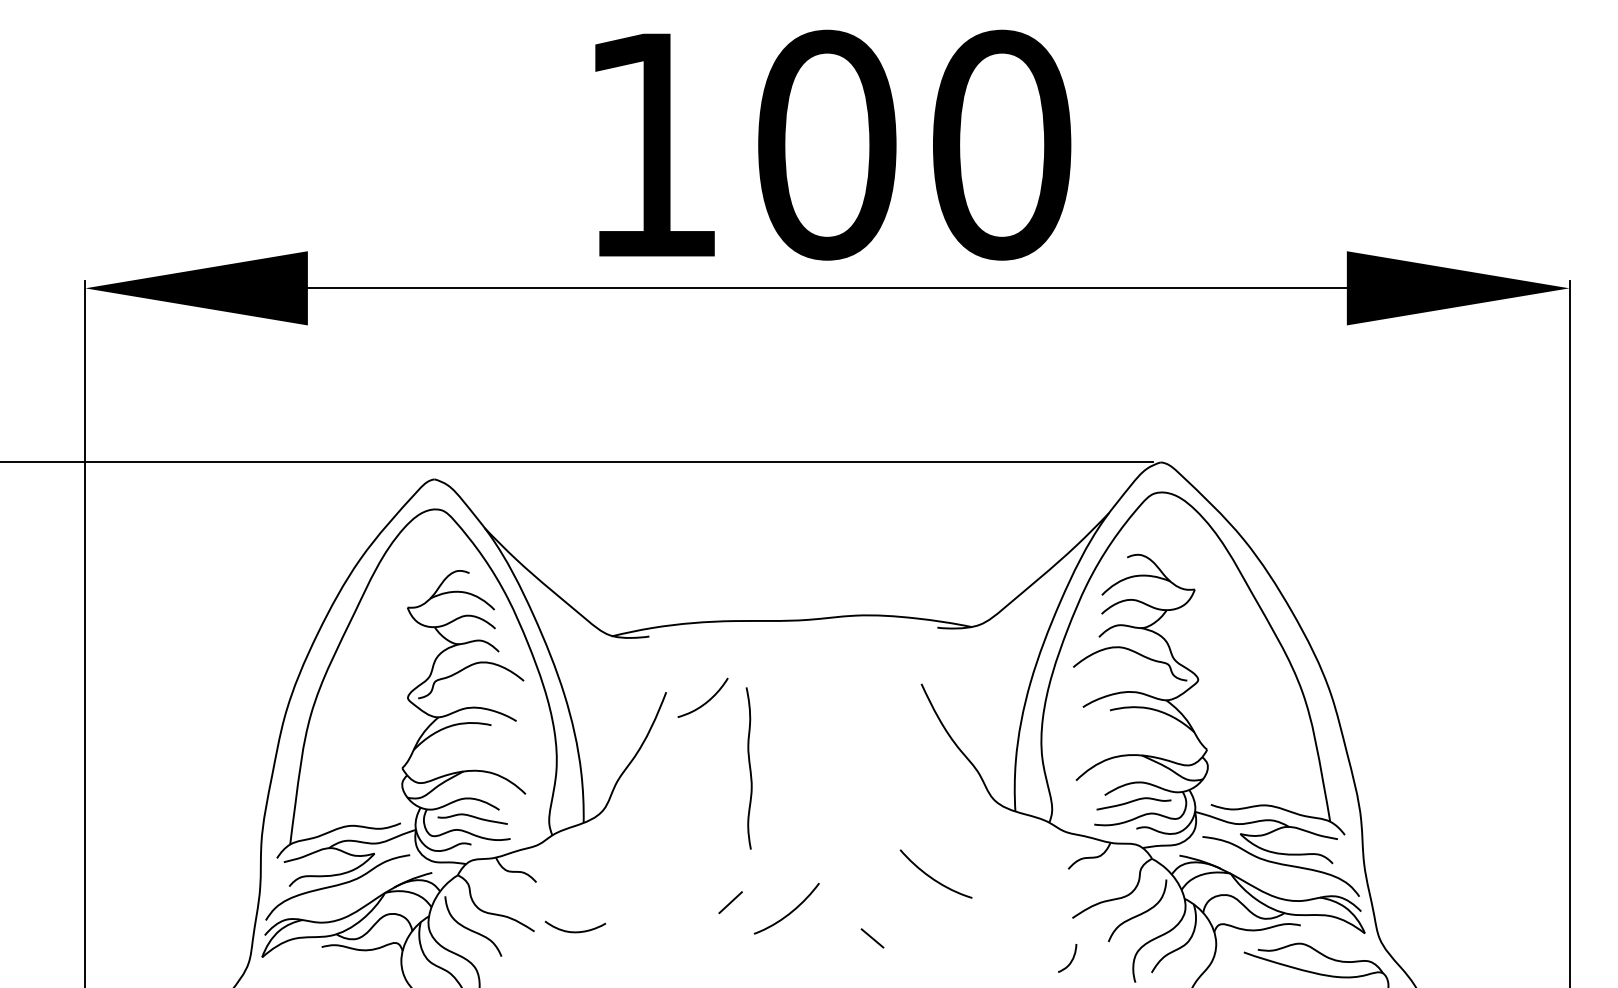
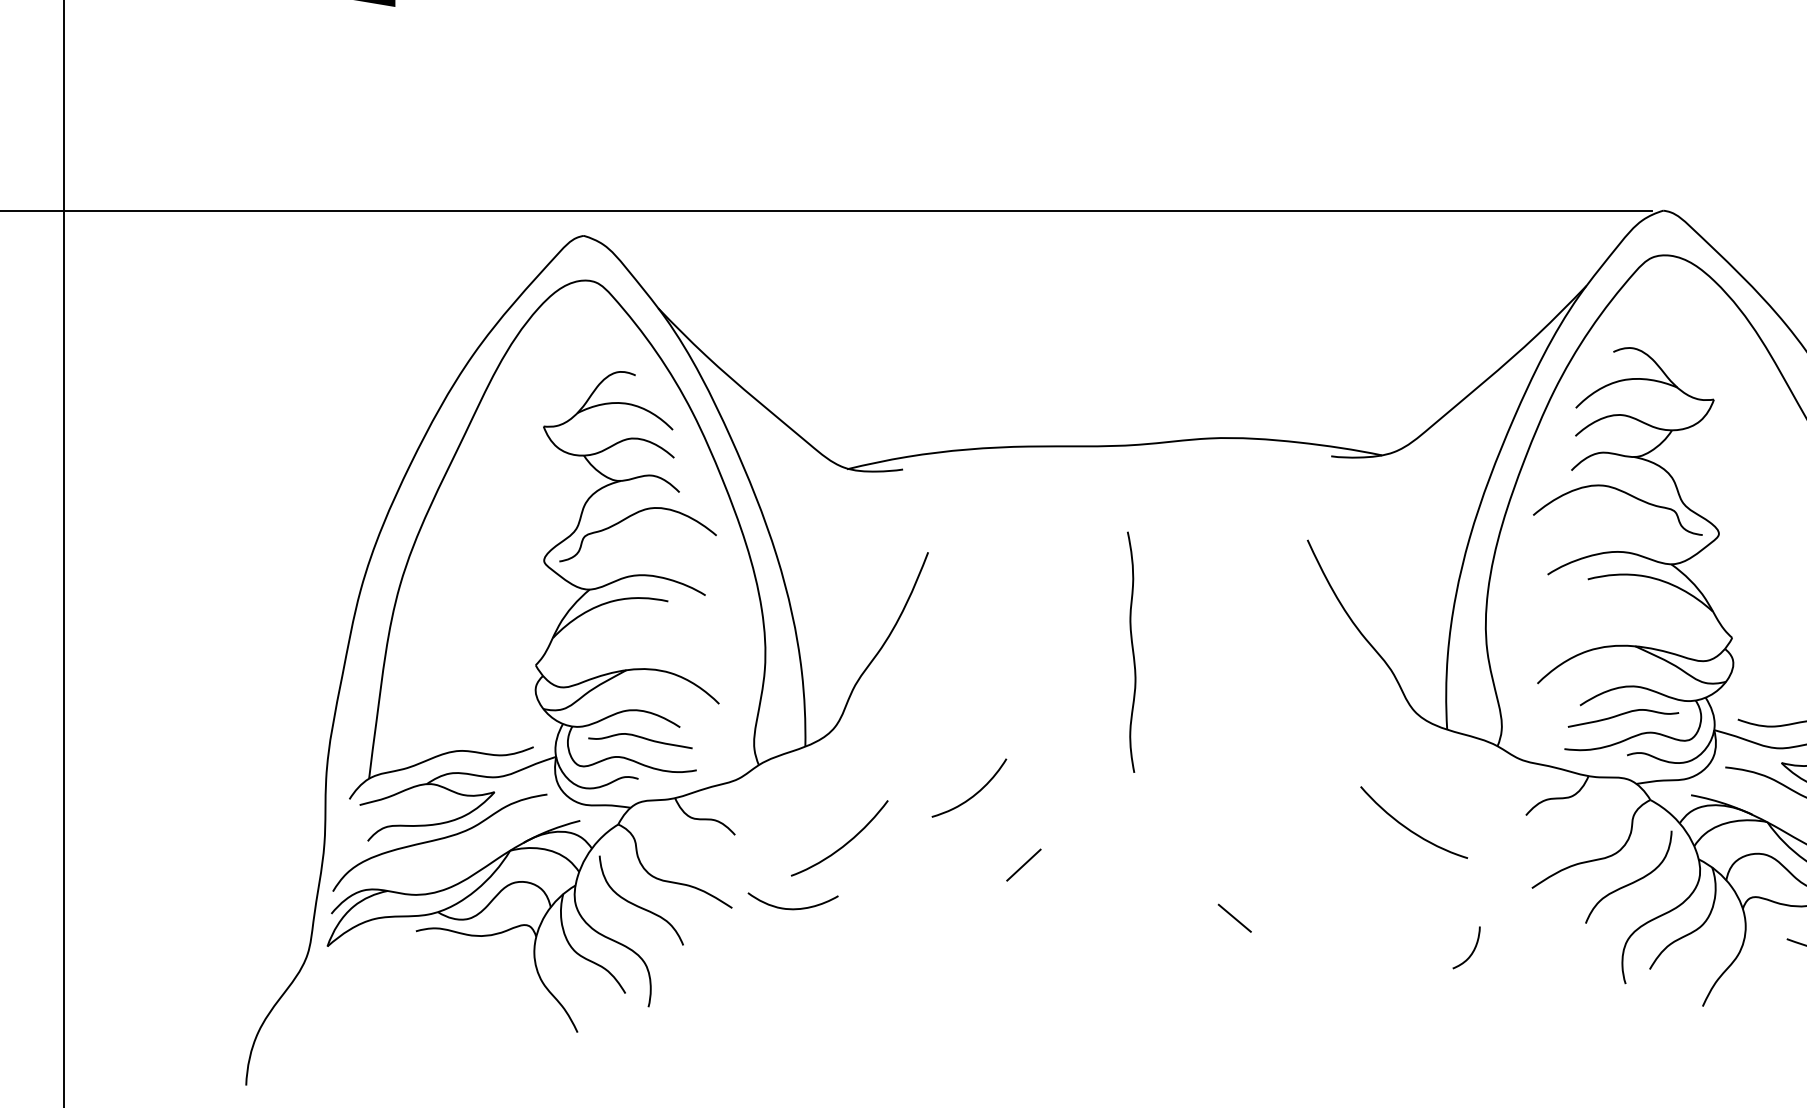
curve: (706, 701) -> (974, 793), moved
curve: (749, 768) -> (1132, 652), moved
curve: (931, 876) -> (1407, 826), moved
curve: (790, 911) -> (845, 842), moved
curve: (1071, 959) -> (1472, 949), moved

